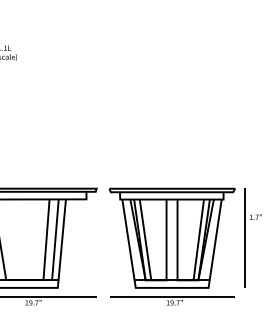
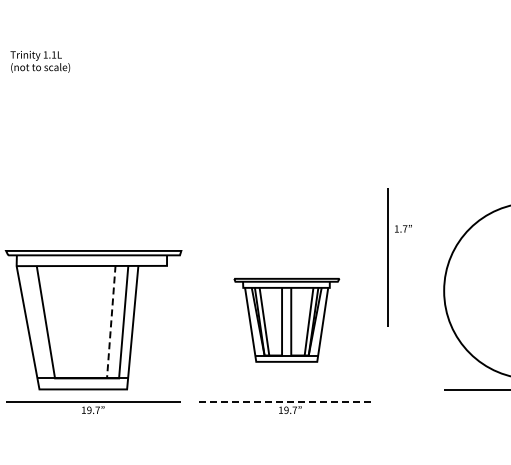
part: (245, 237) -> (388, 257), moved
part: (172, 238) -> (286, 320), size x0.6
line: (46, 239) -> (111, 321), solid -> dashed
line: (172, 296) -> (286, 401), solid -> dashed

